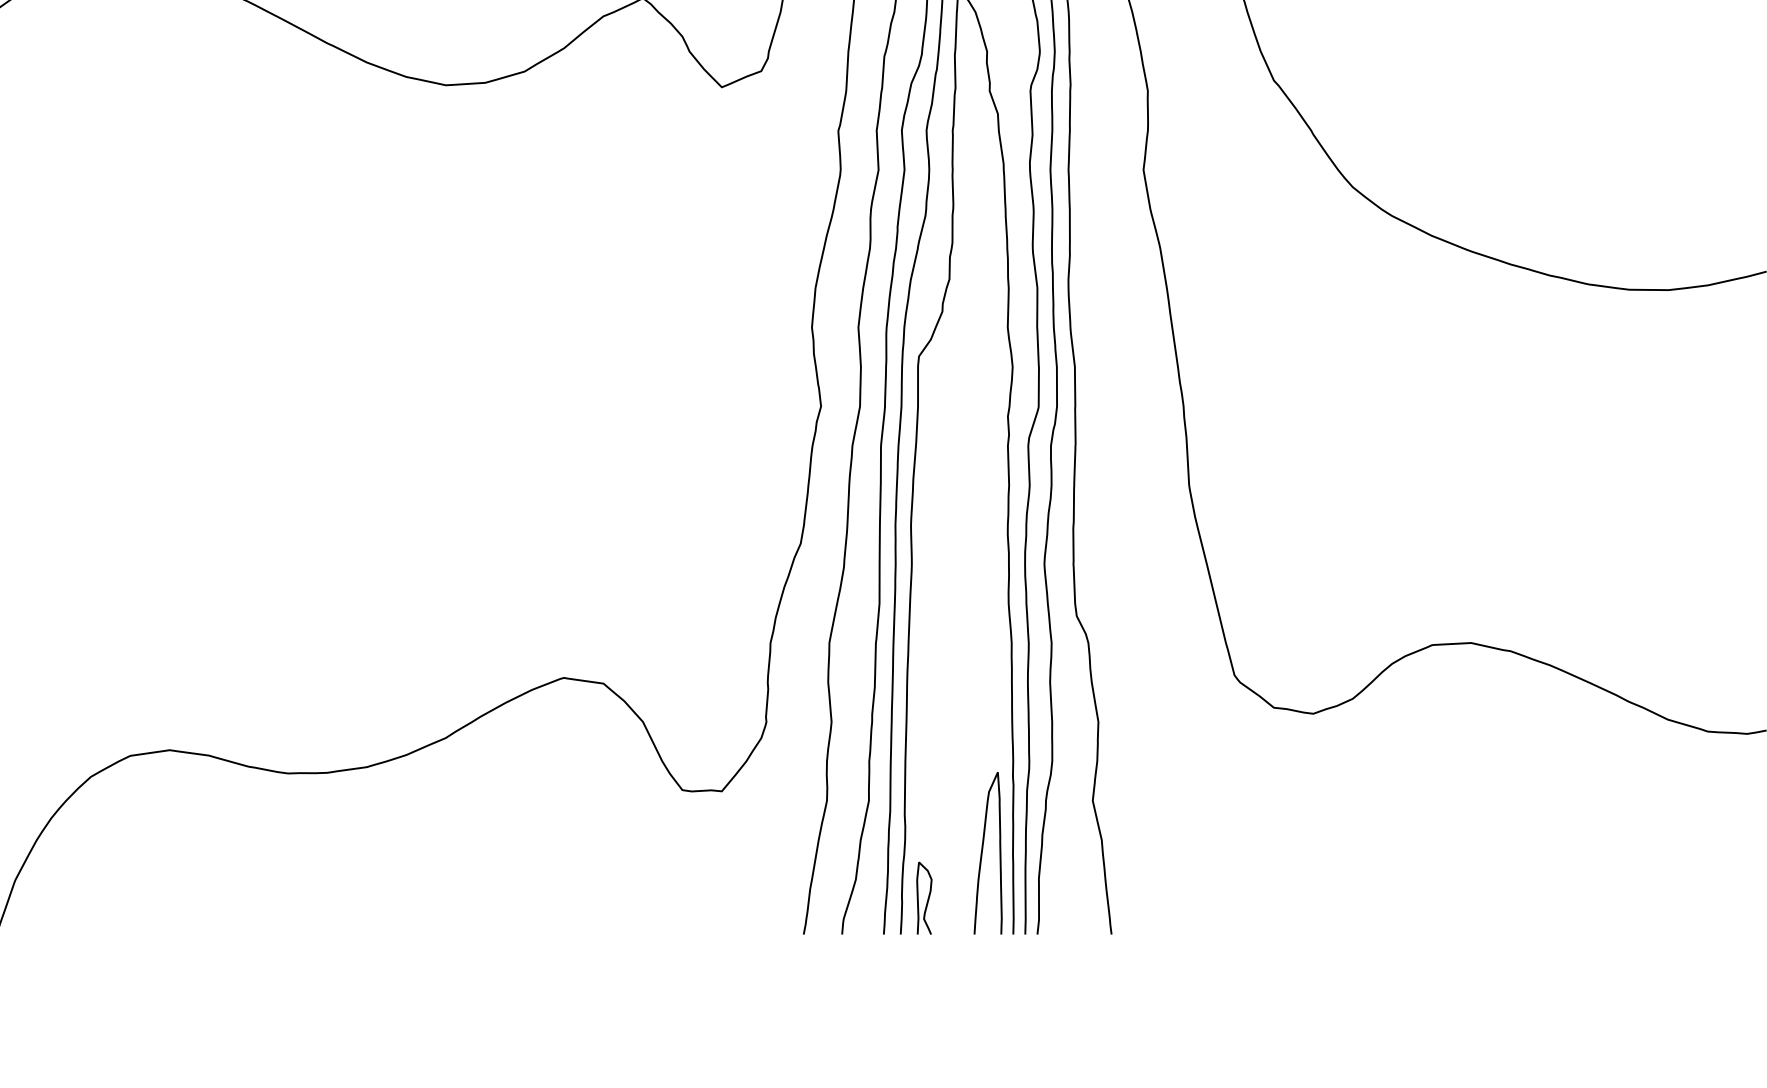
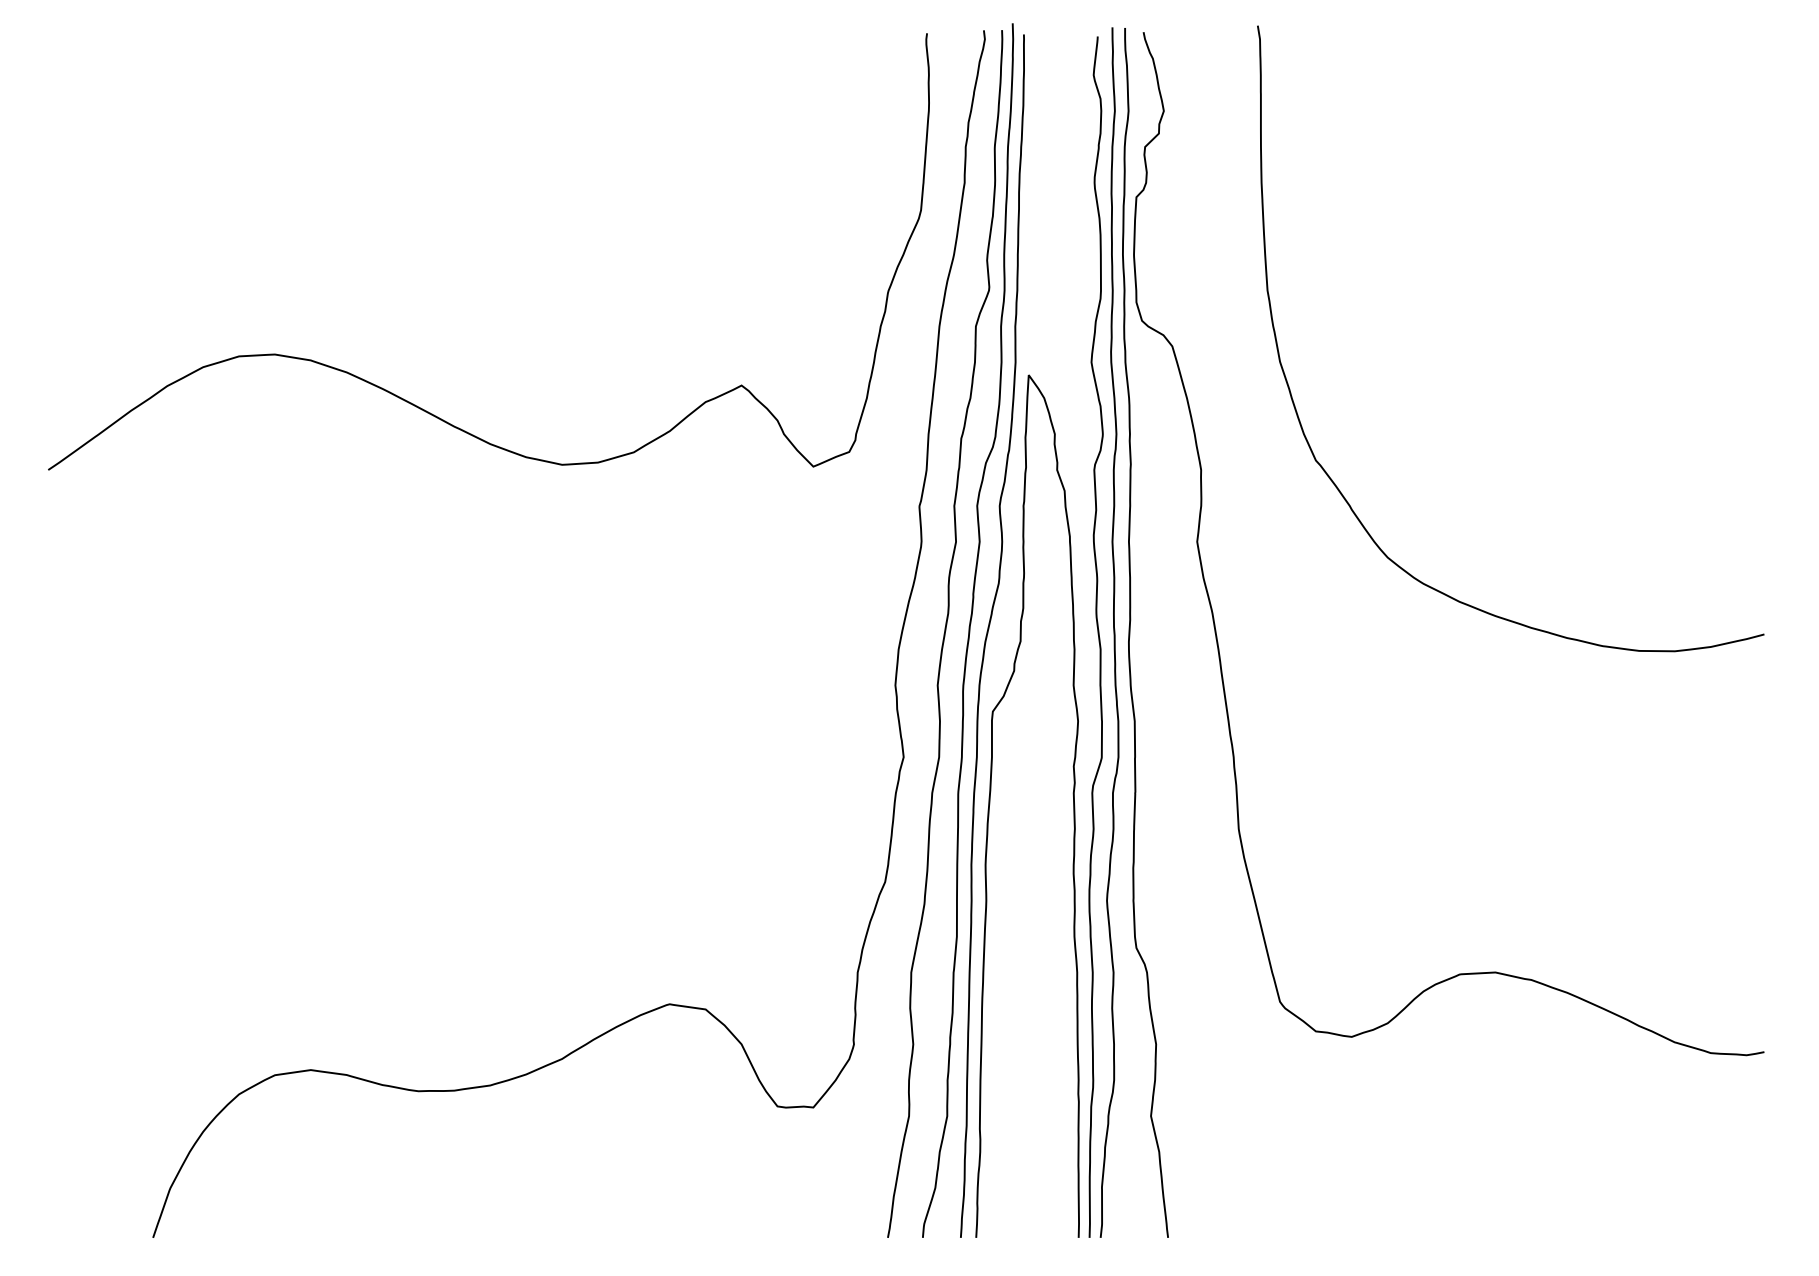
curve: (983, 850) -> (1051, 1161), removed
curve: (927, 897) -> (1000, 1204), removed

